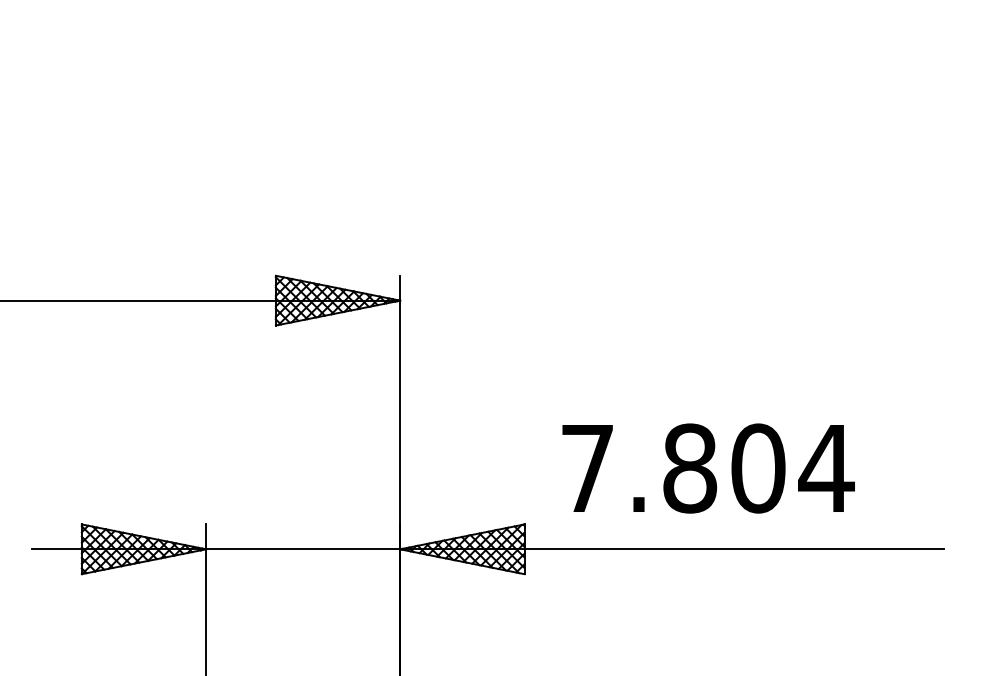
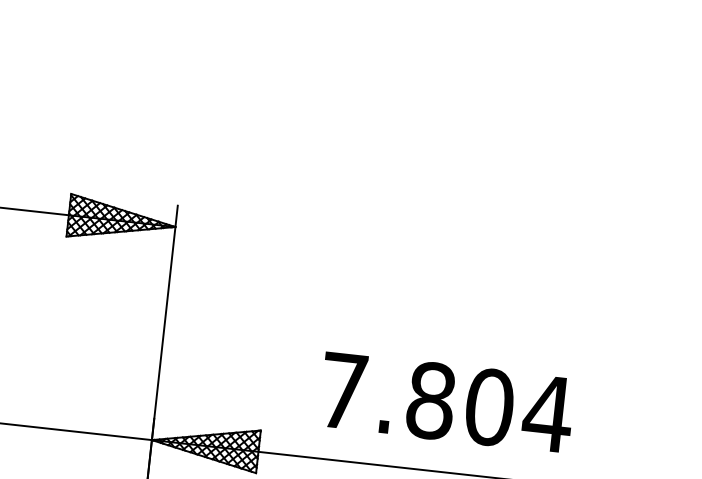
text: (708, 468) -> (446, 402), moved

